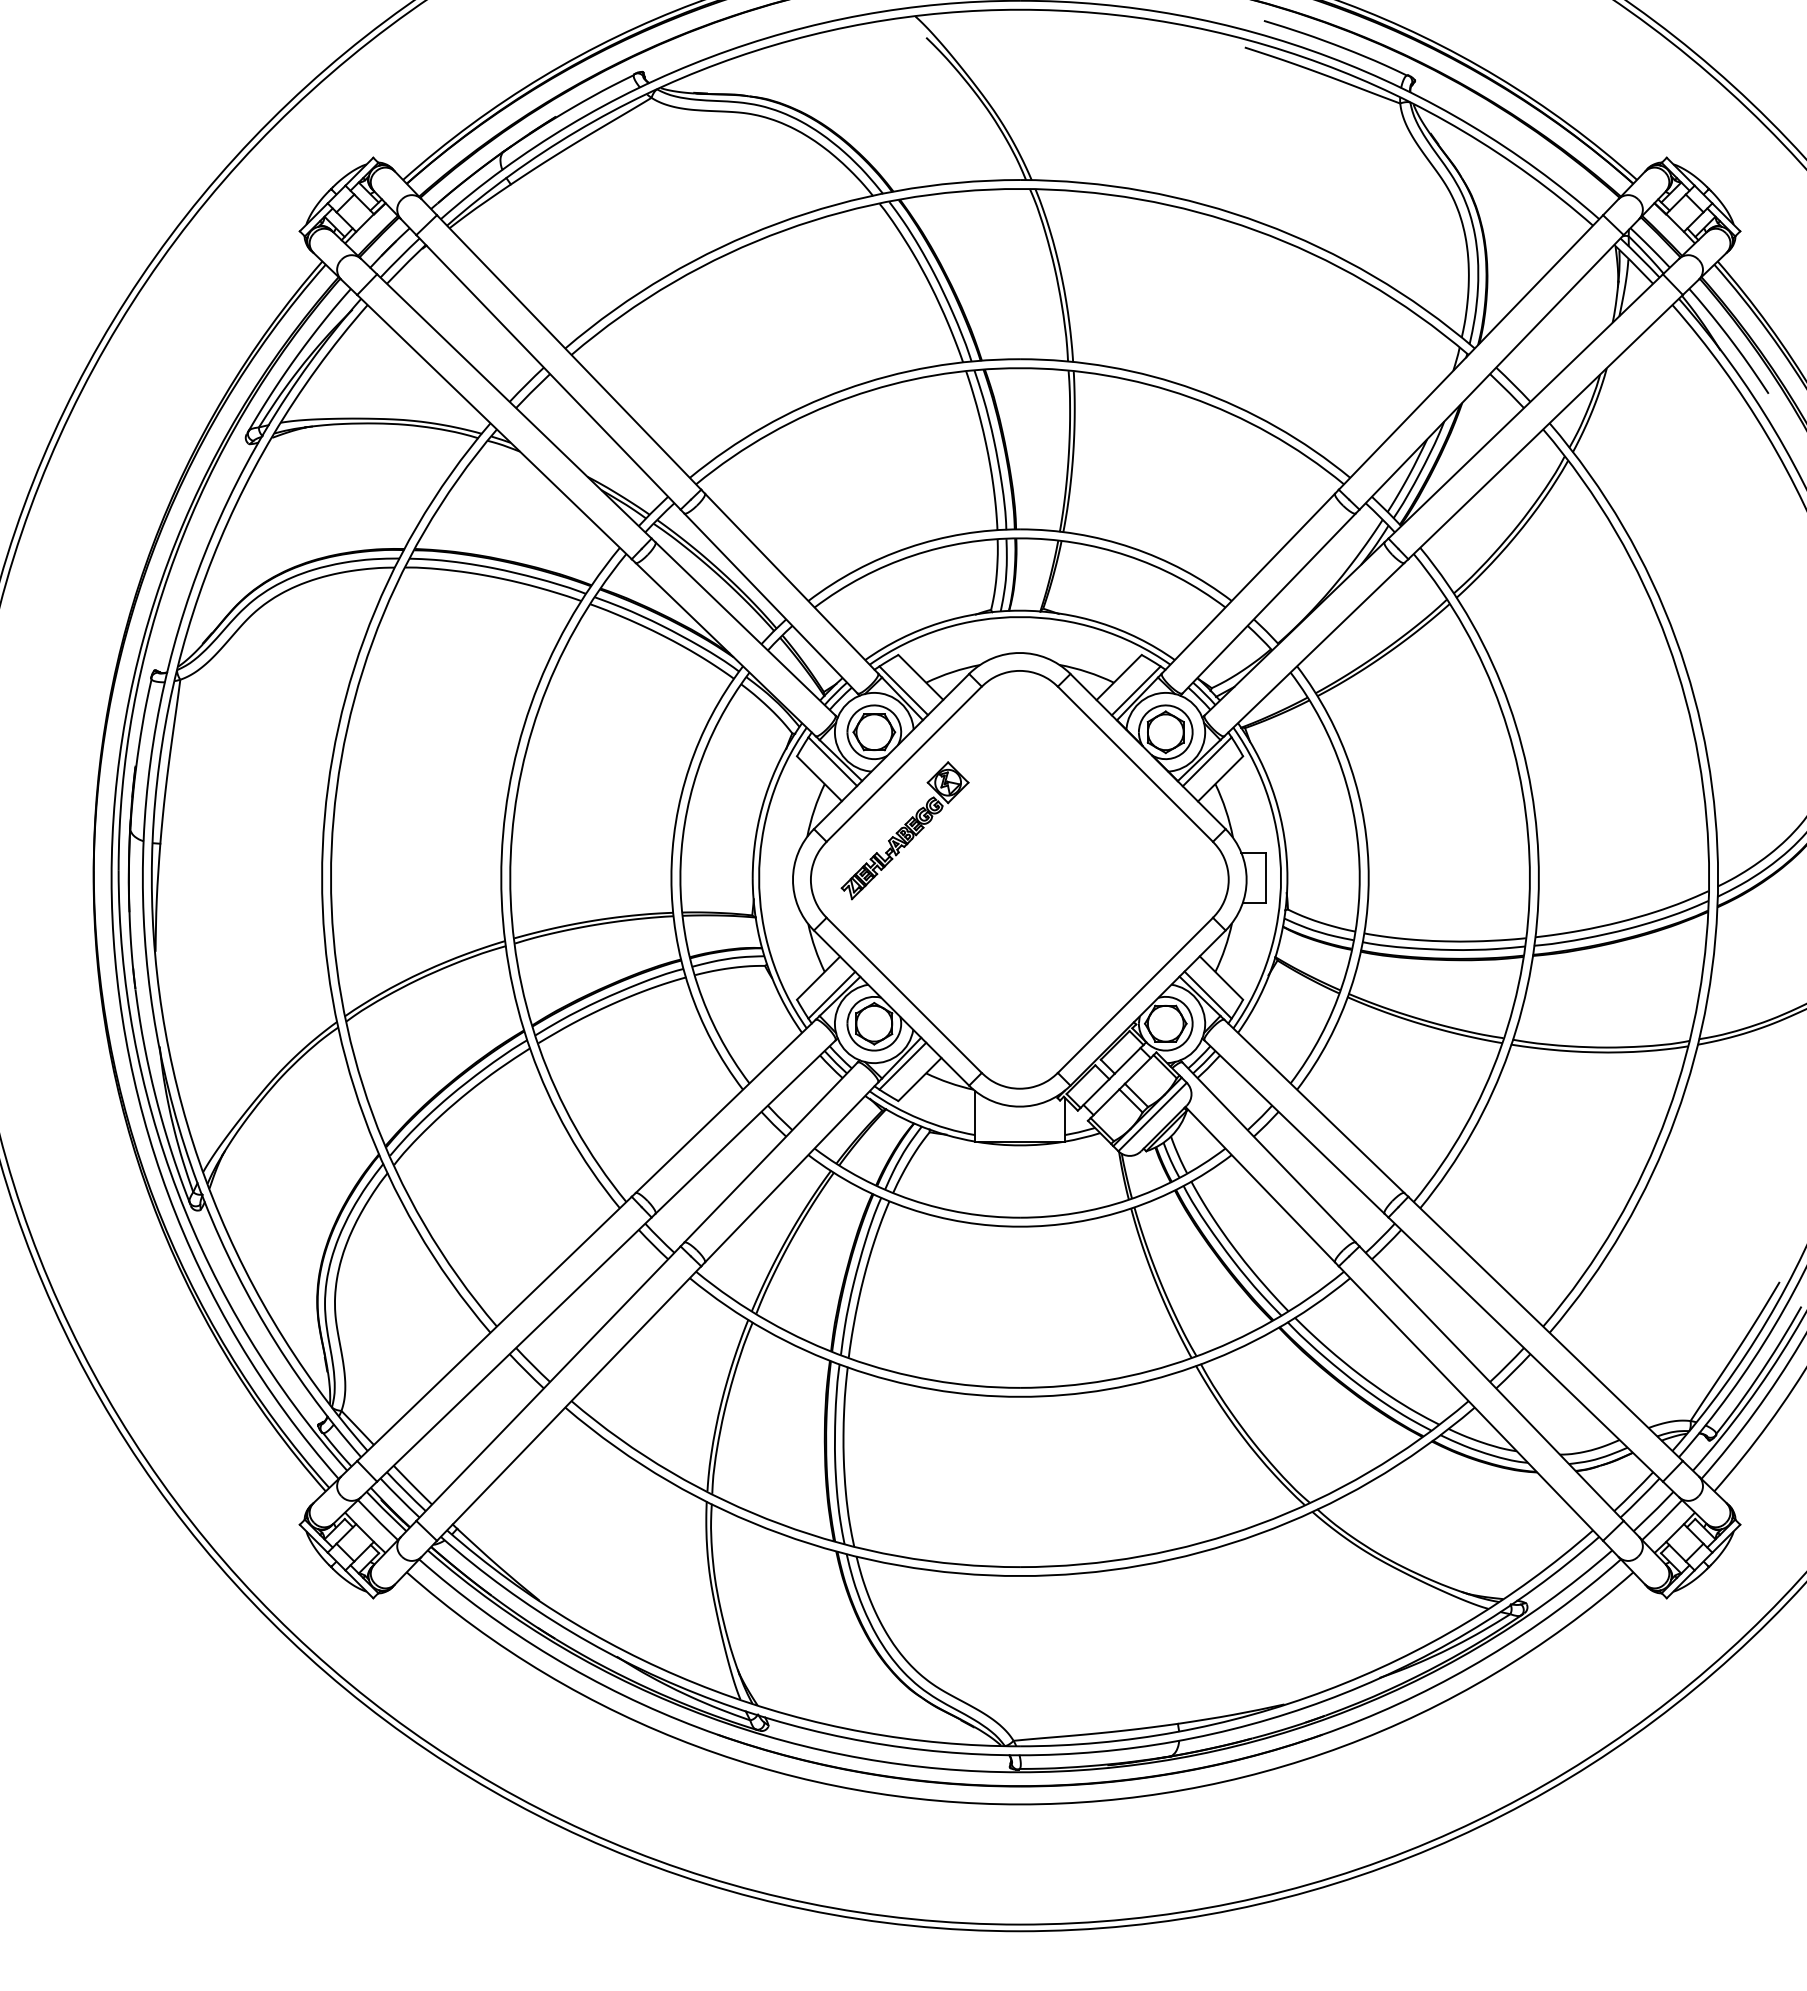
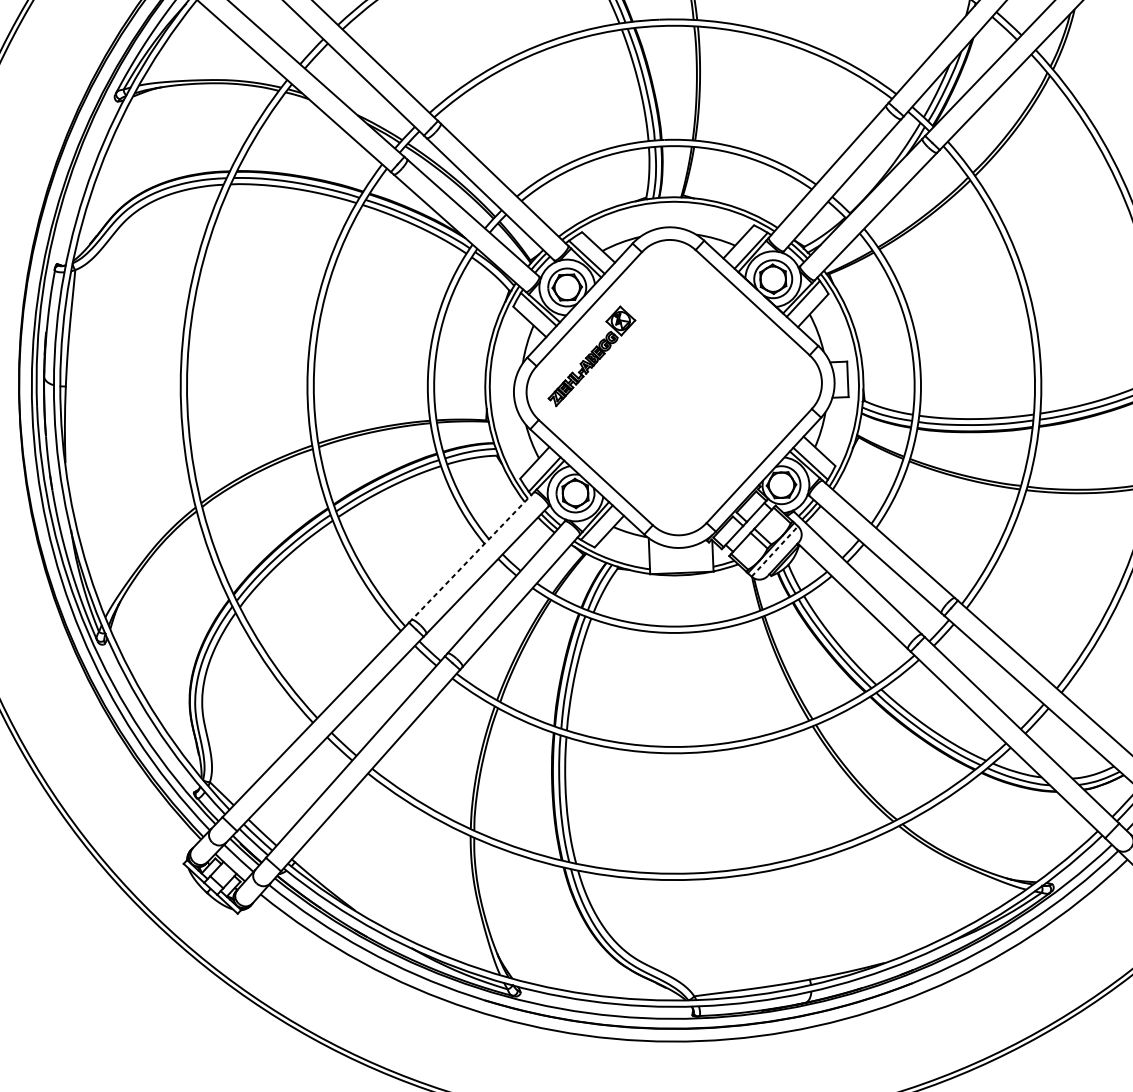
line: (725, 1106) -> (472, 556), solid -> dashed
line: (1152, 1116) -> (774, 551), solid -> dashed

